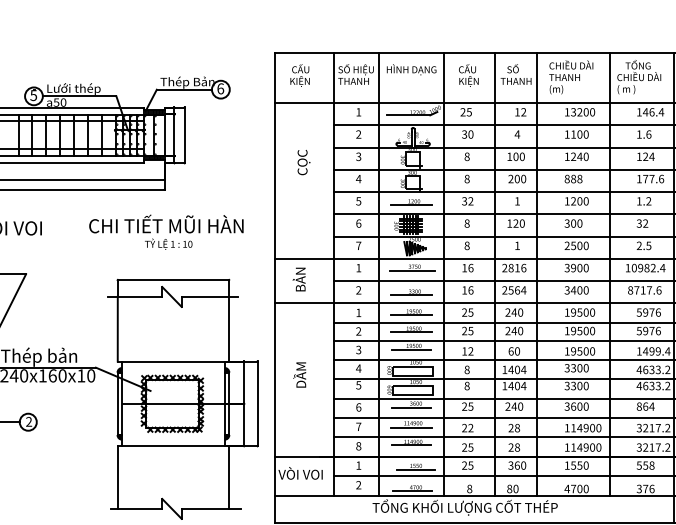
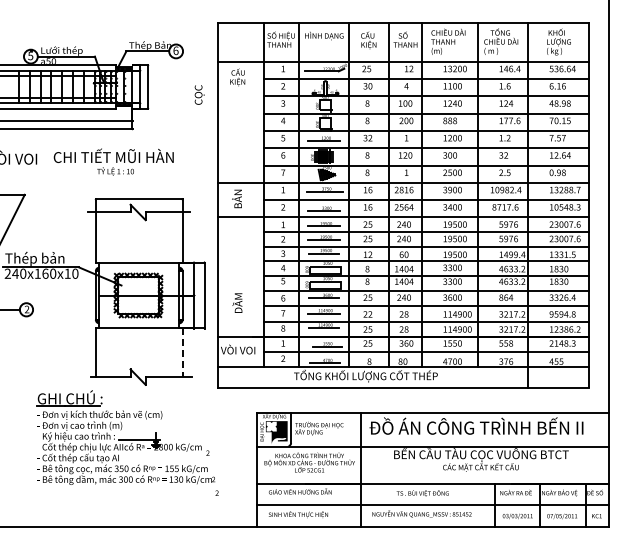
text: (299, 75) -> (237, 77), moved
text: (303, 161) -> (199, 94), moved
text: (166, 231) -> (113, 161), moved
text: (299, 374) -> (237, 302), moved
line: (229, 478) -> (182, 353), solid -> dashed

